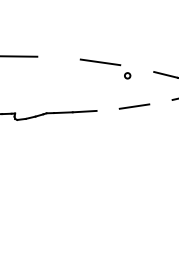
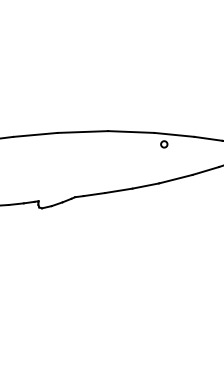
line: (58, 57) -> (82, 131), added
line: (137, 68) -> (174, 134), added
line: (160, 101) -> (205, 170), added
line: (107, 109) -> (145, 185), added

